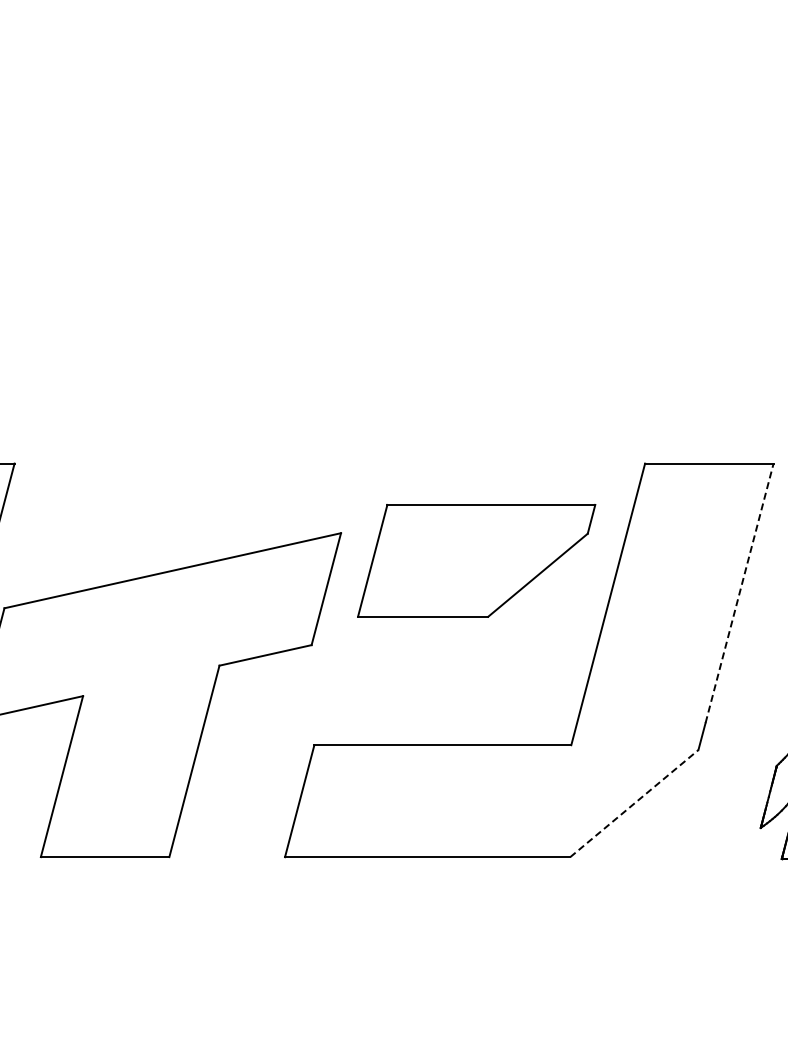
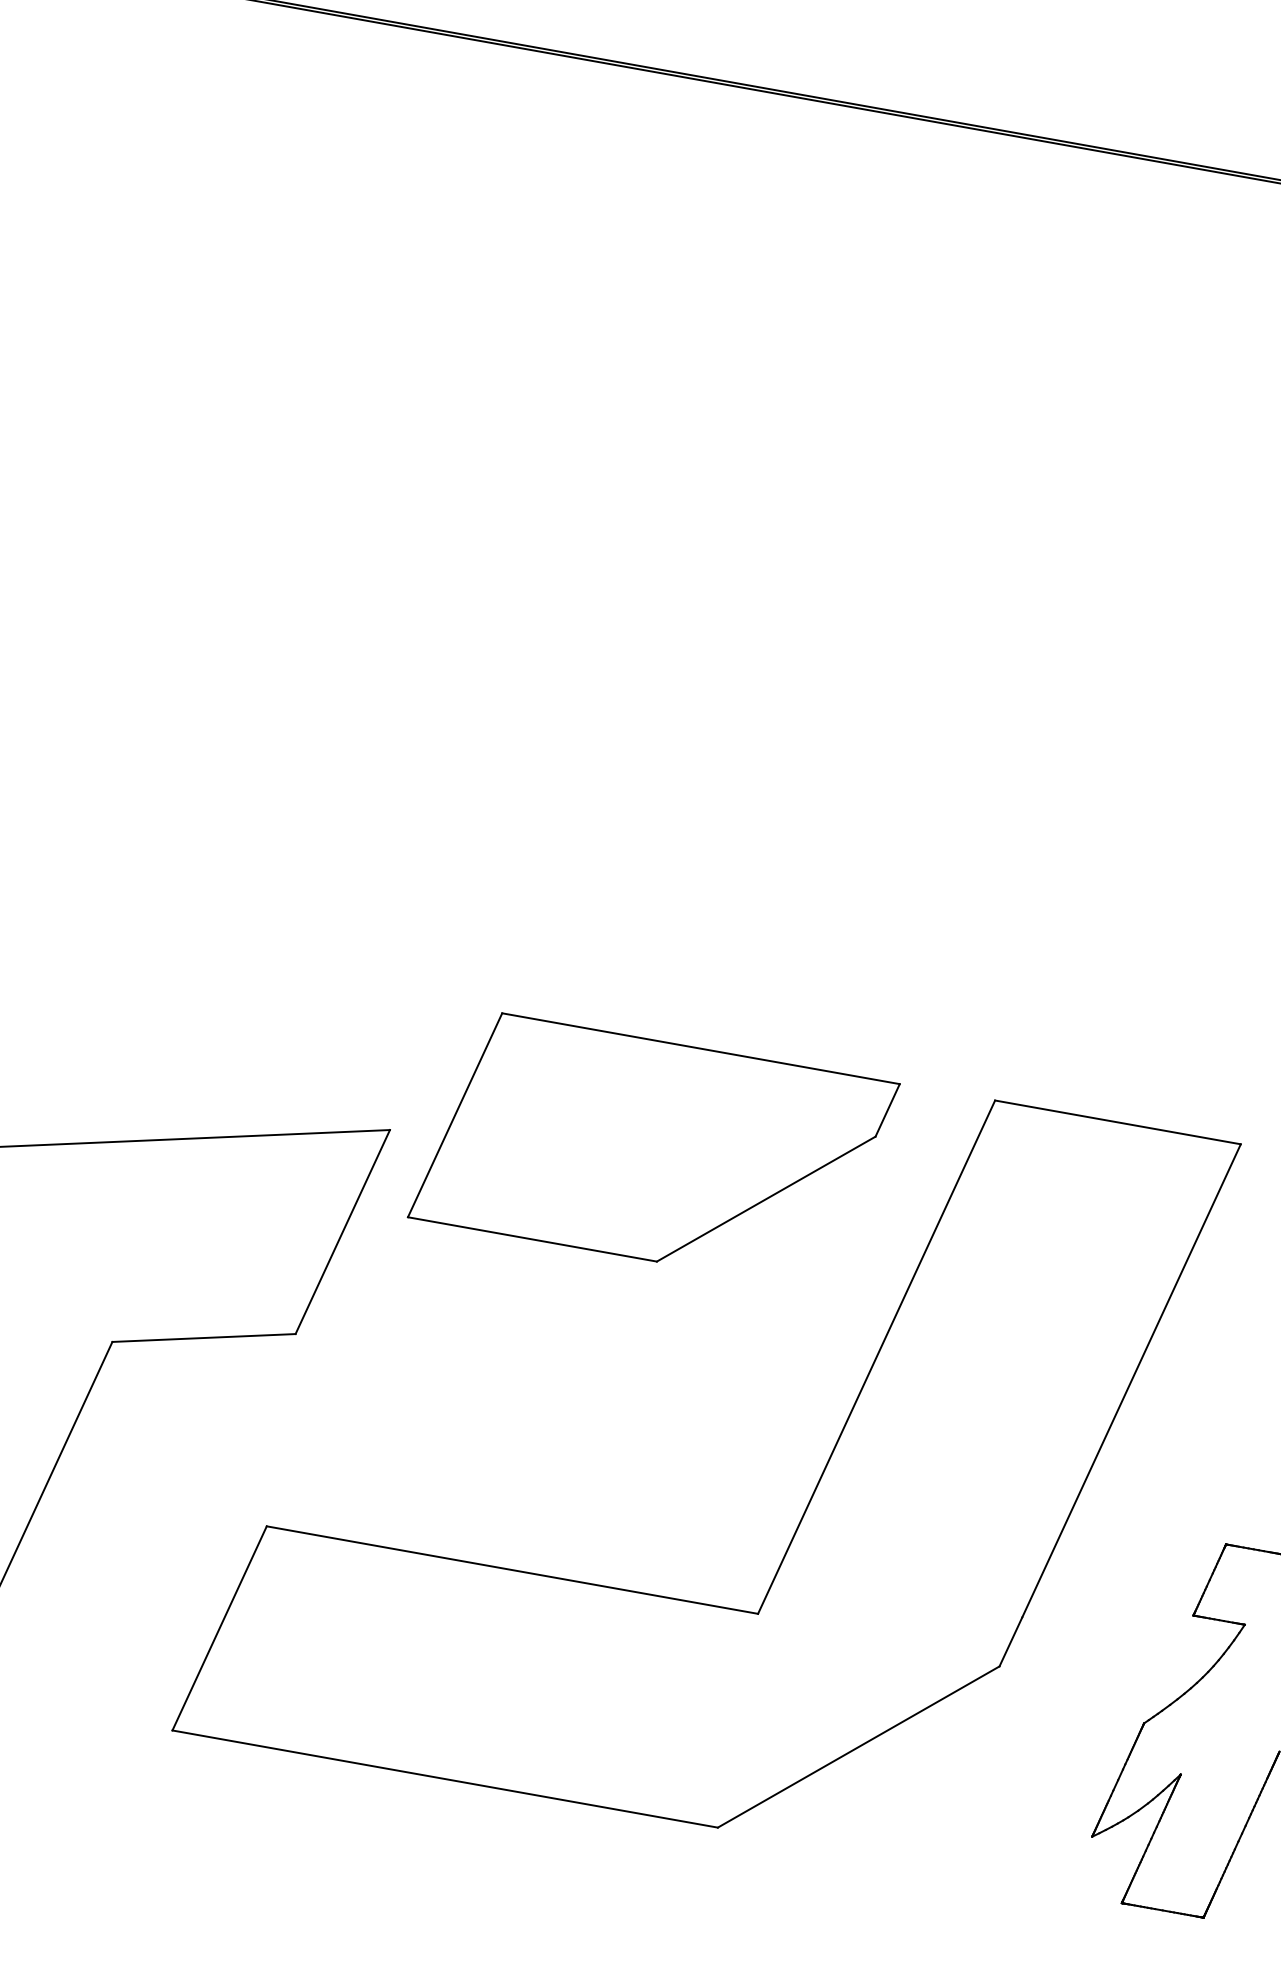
part: (476, 560) -> (653, 1149), moved
line: (739, 592) -> (1131, 1379), dashed -> solid
line: (634, 803) -> (859, 1746), dashed -> solid

